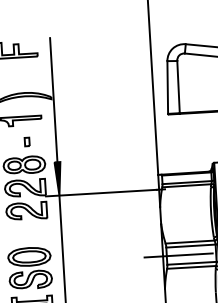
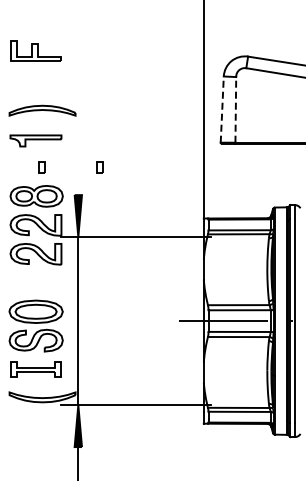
line: (178, 86) -> (235, 109), solid -> dashed
line: (167, 87) -> (222, 109), solid -> dashed
line: (53, 99) -> (78, 116), removed
part: (72, 139) -> (99, 167), added

